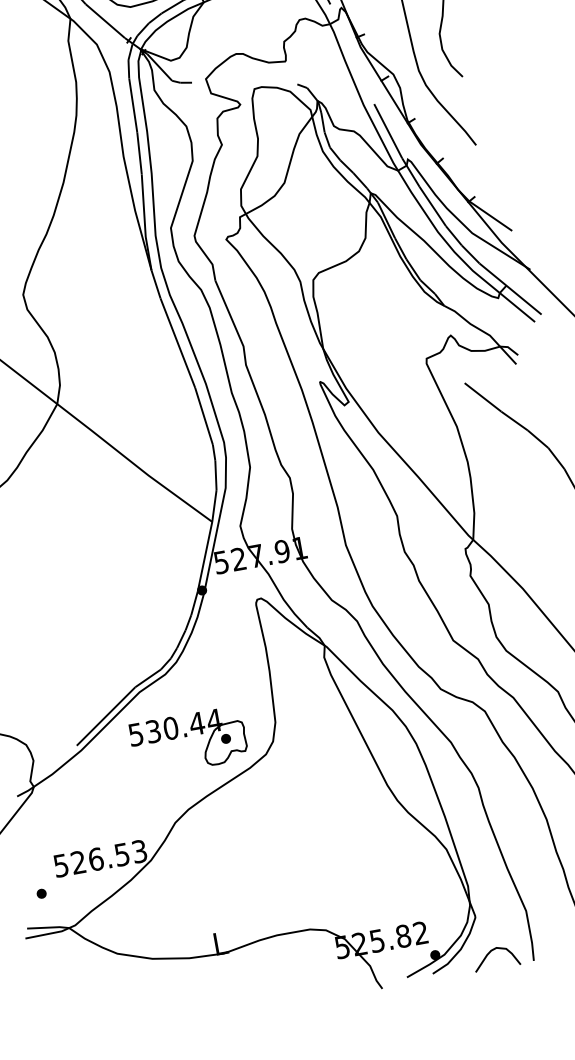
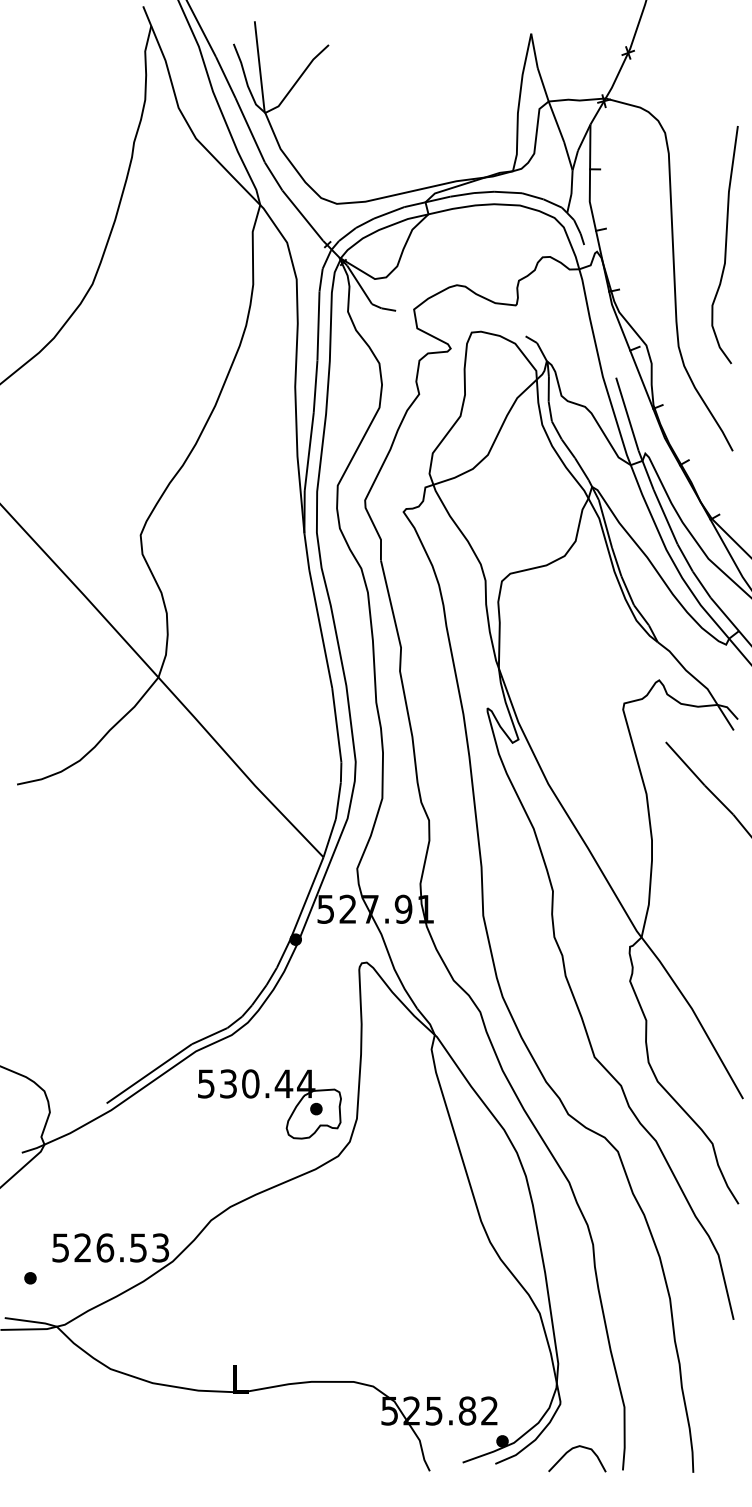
part: (187, 736) -> (269, 1097), moved

